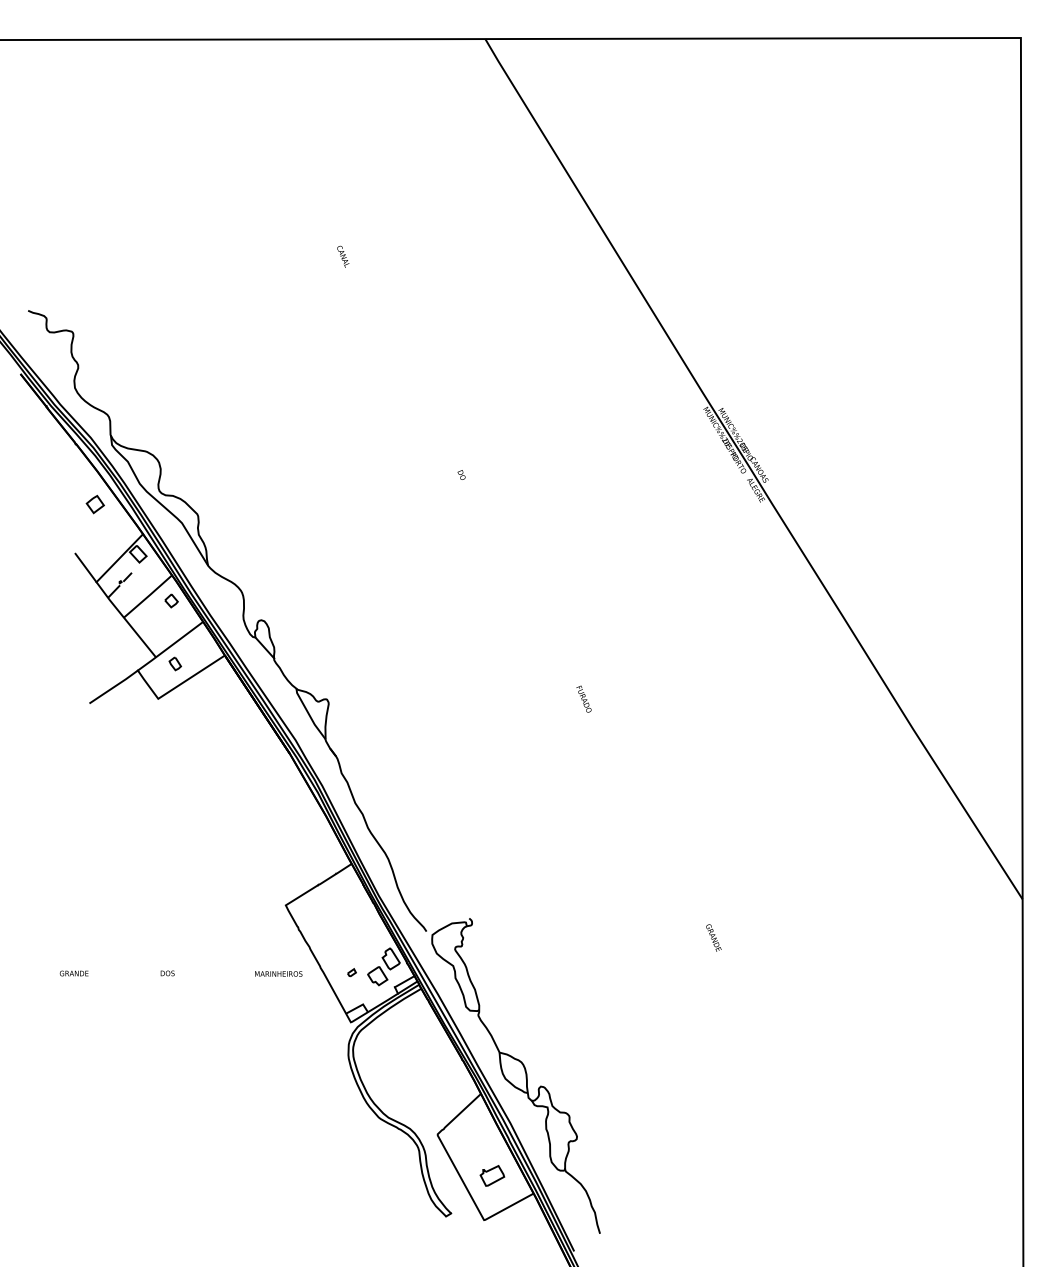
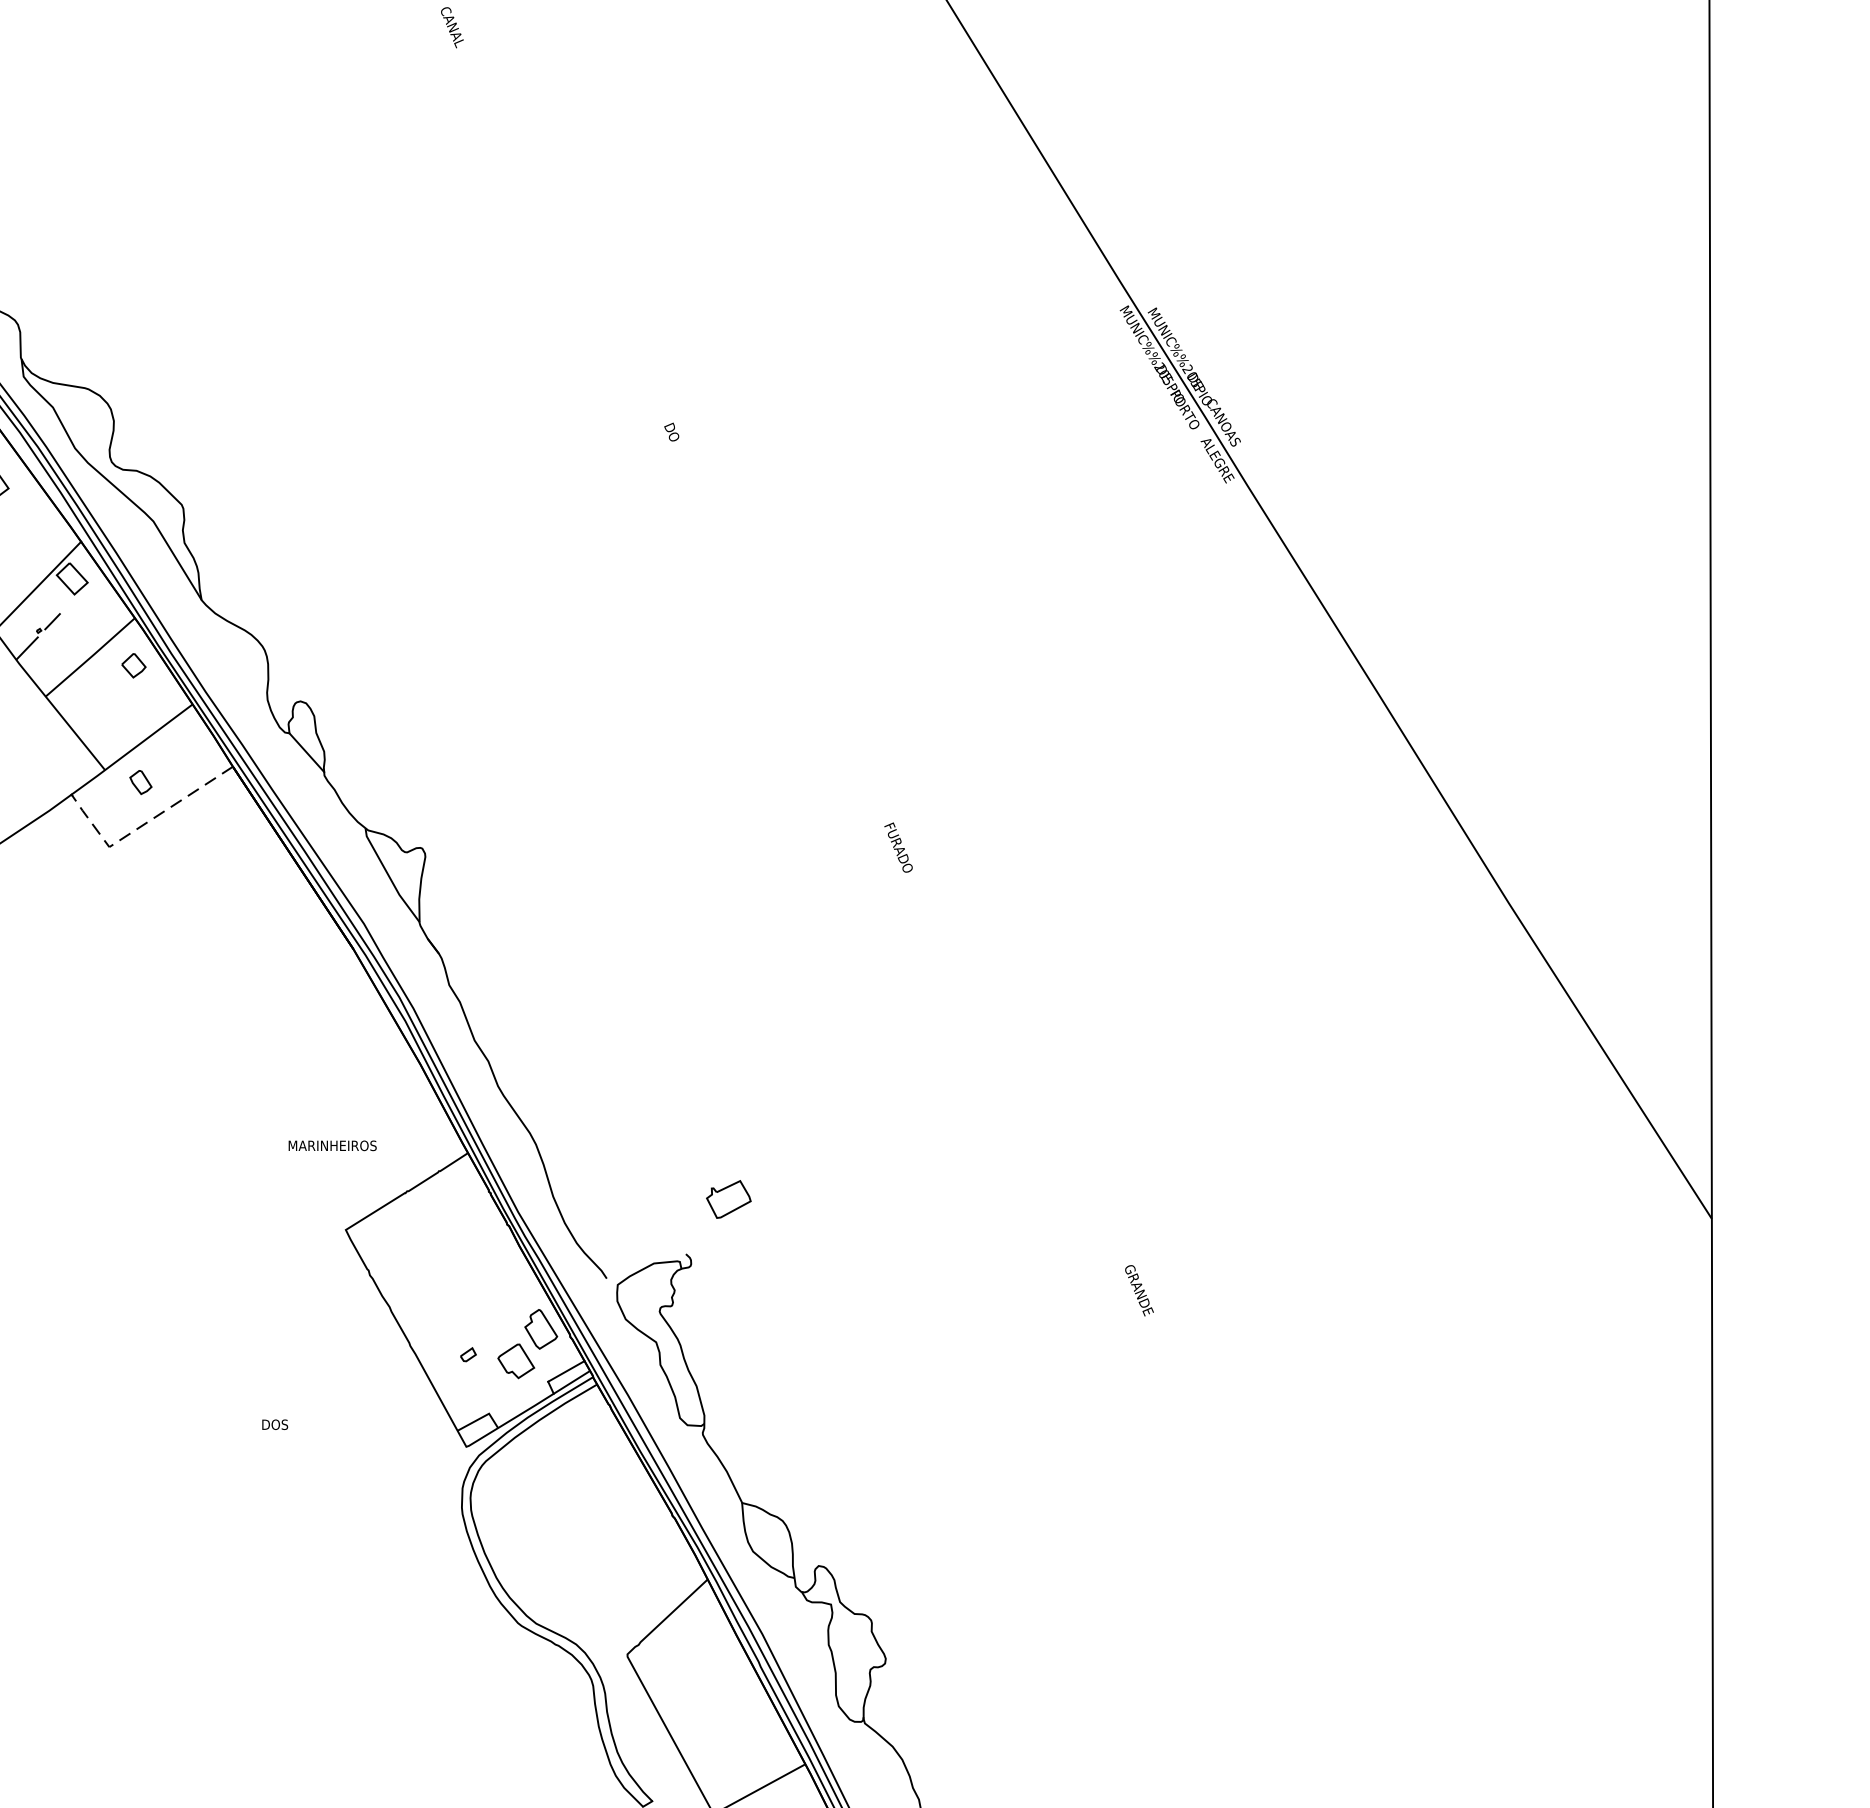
line: (175, 687) -> (141, 826), solid -> dashed
text: (167, 973) -> (274, 1424), moved
text: (278, 973) -> (332, 1144), moved
part: (492, 1175) -> (729, 1198), moved

